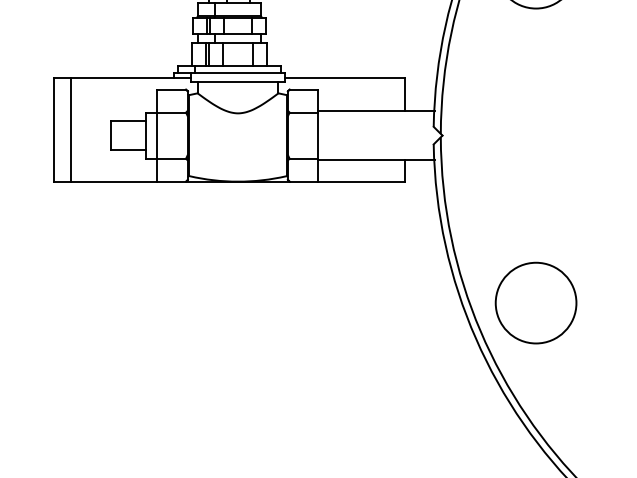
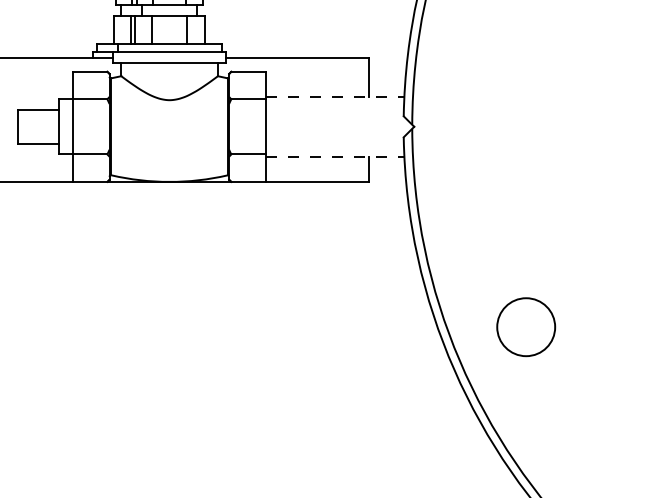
line: (377, 110) -> (336, 96), solid -> dashed
line: (377, 160) -> (336, 156), solid -> dashed
circle: (535, 302) -> (525, 326), size x0.6

